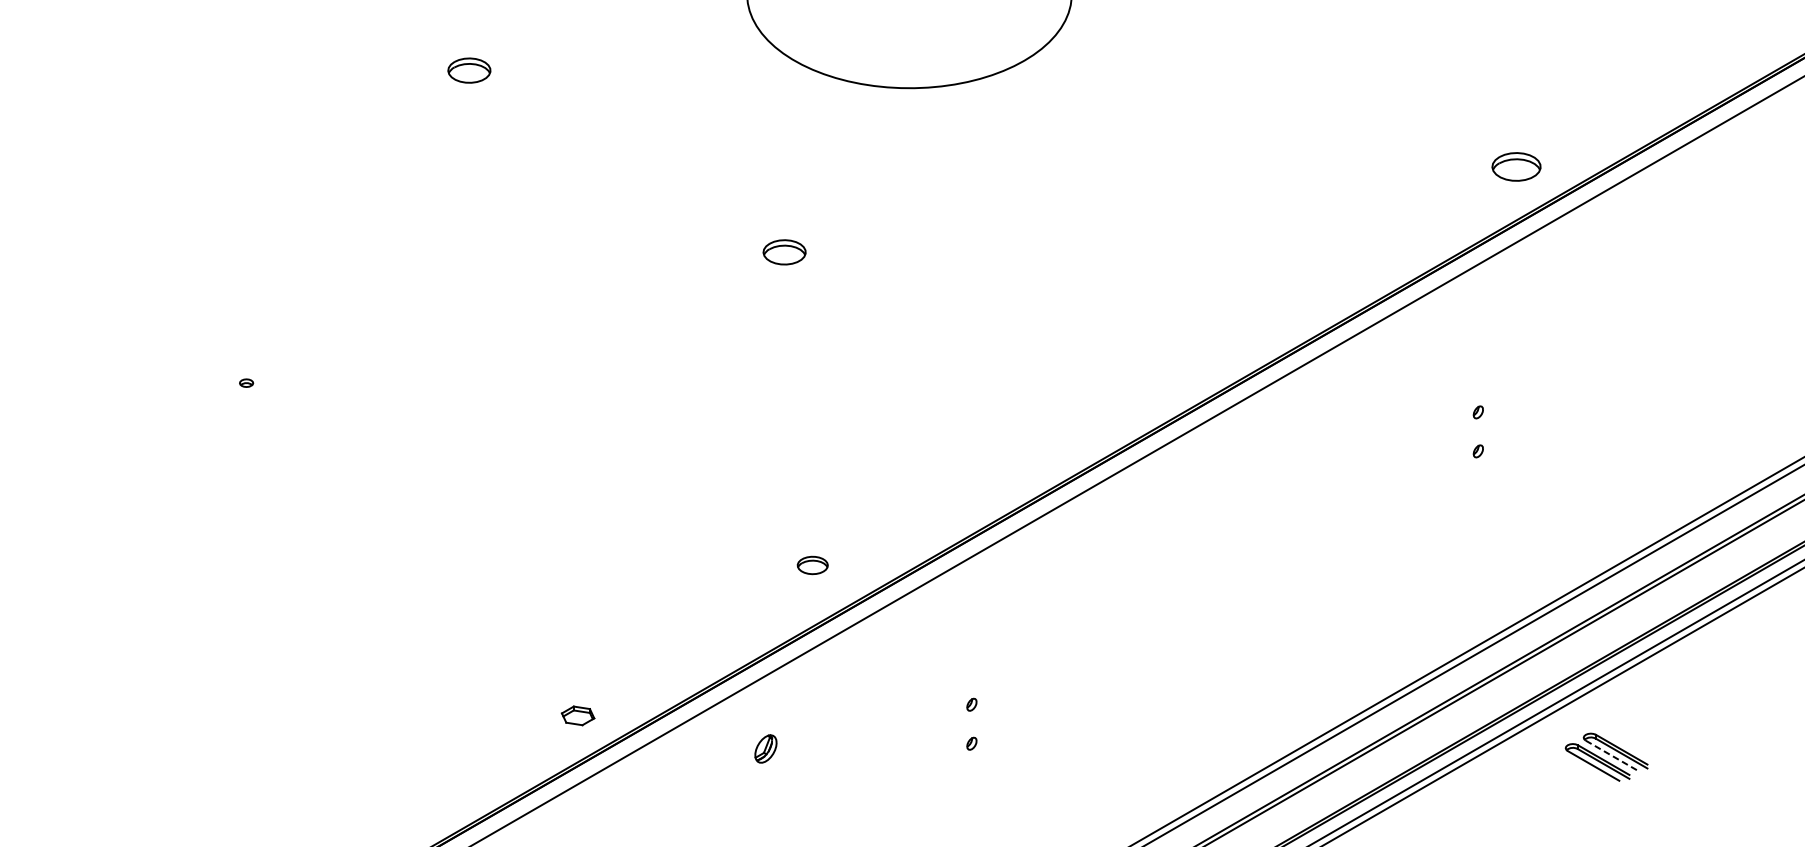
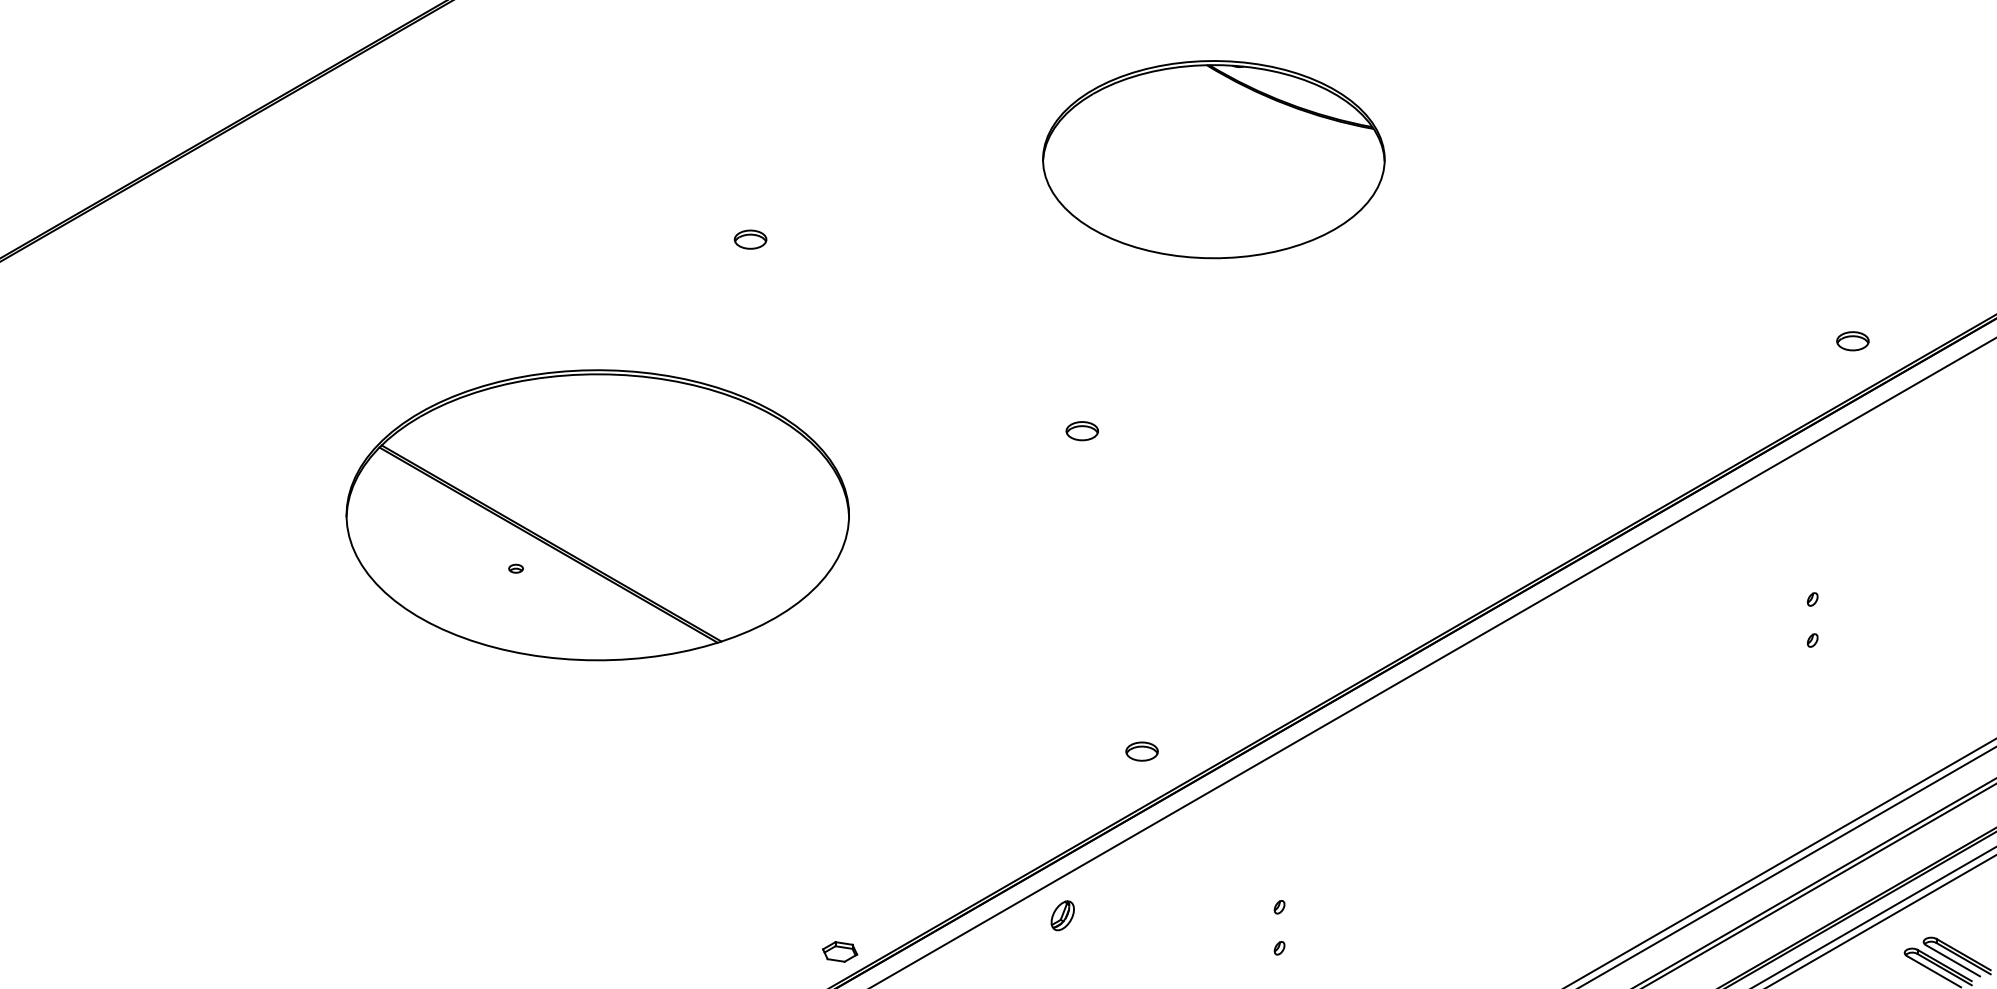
part: (469, 70) -> (750, 239), size x0.71
part: (1516, 167) -> (1852, 341), size x0.62
part: (783, 252) -> (1081, 431), size x0.71
part: (323, 332) -> (597, 515), added
part: (812, 565) -> (1141, 751), moved
part: (578, 715) -> (840, 951), moved
part: (765, 748) -> (1062, 915), moved
line: (1612, 755) -> (1953, 960), dashed -> solid

